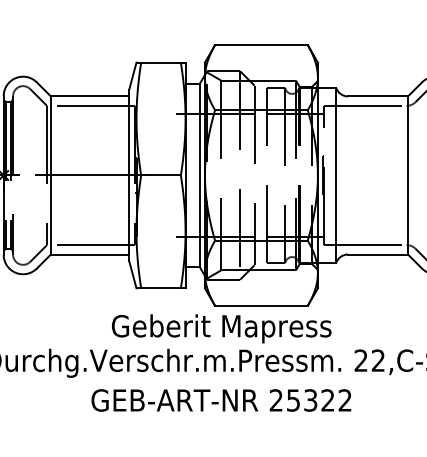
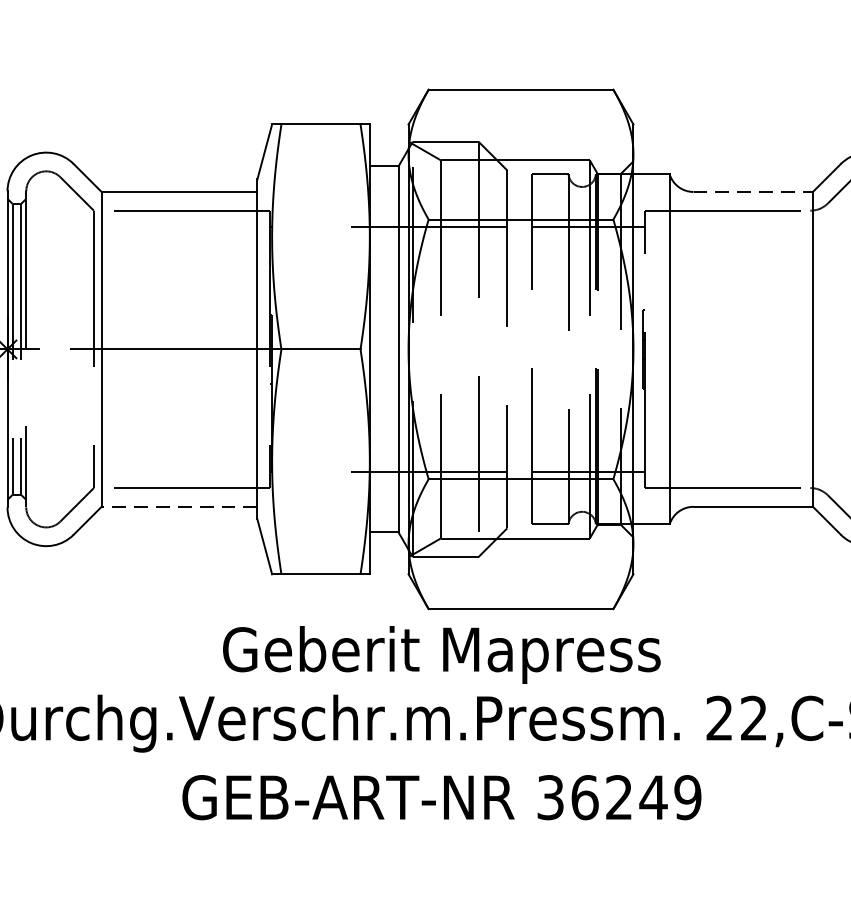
line: (378, 96) -> (754, 192), solid -> dashed
line: (89, 254) -> (178, 506), solid -> dashed
text: (310, 400) -> (618, 797), 25322 -> 36249

